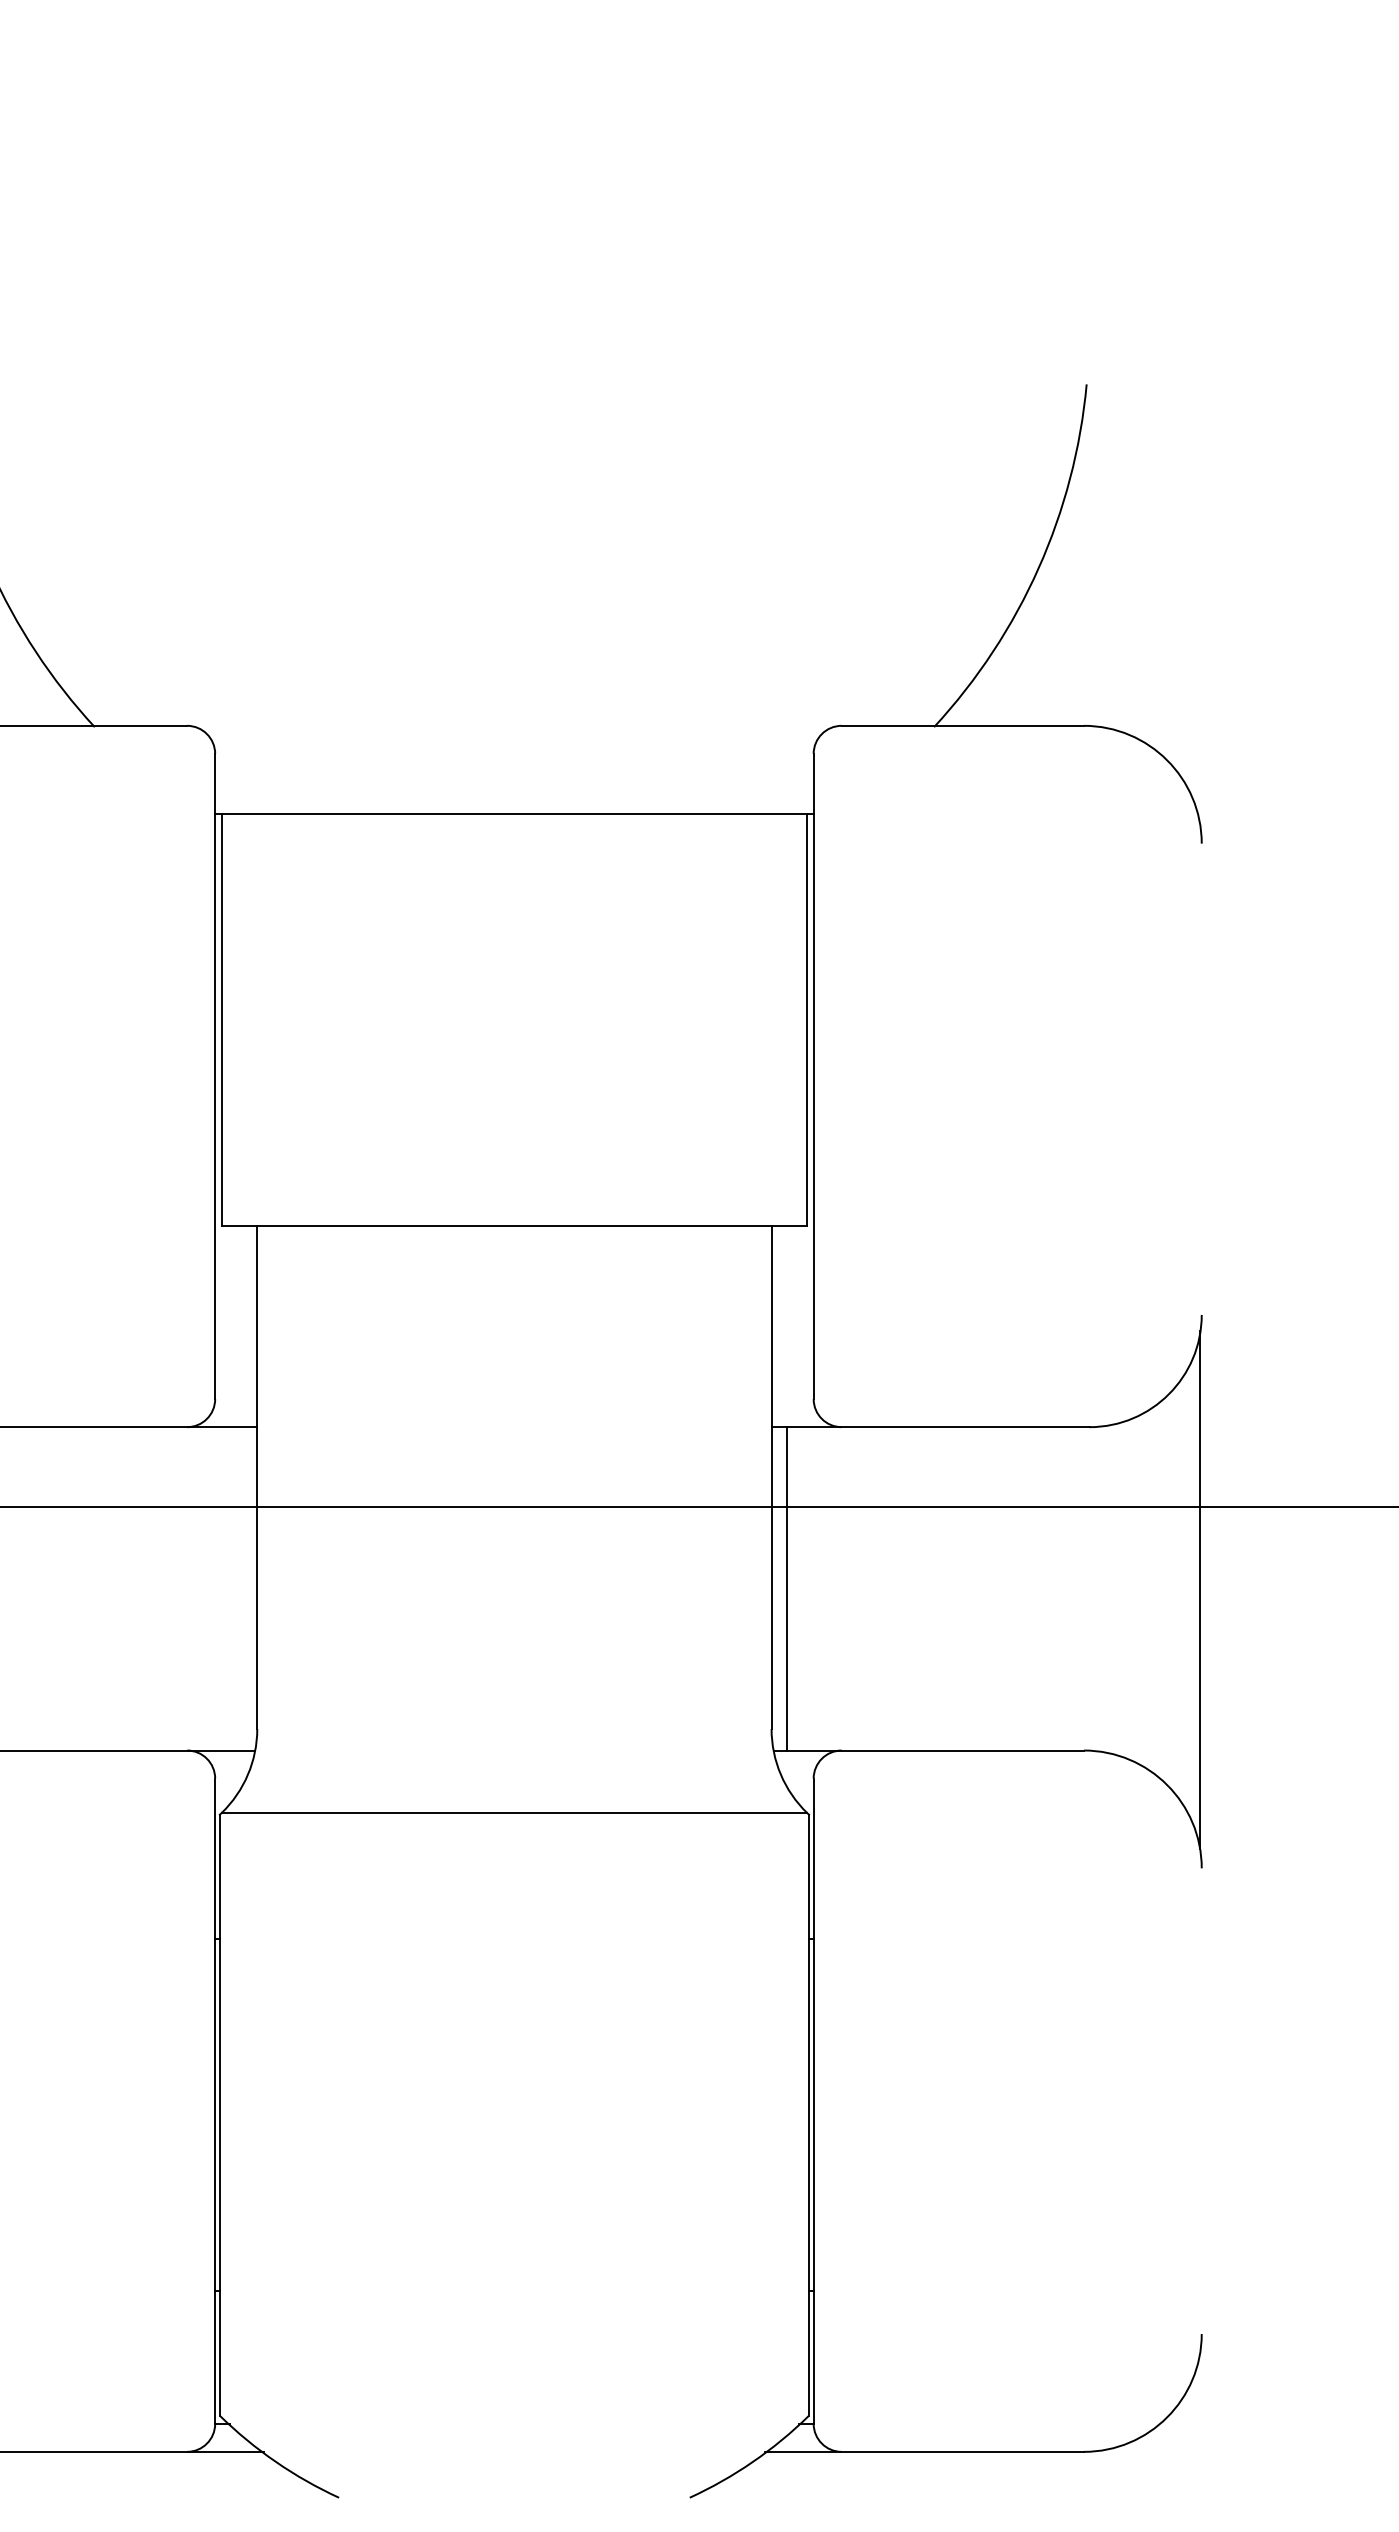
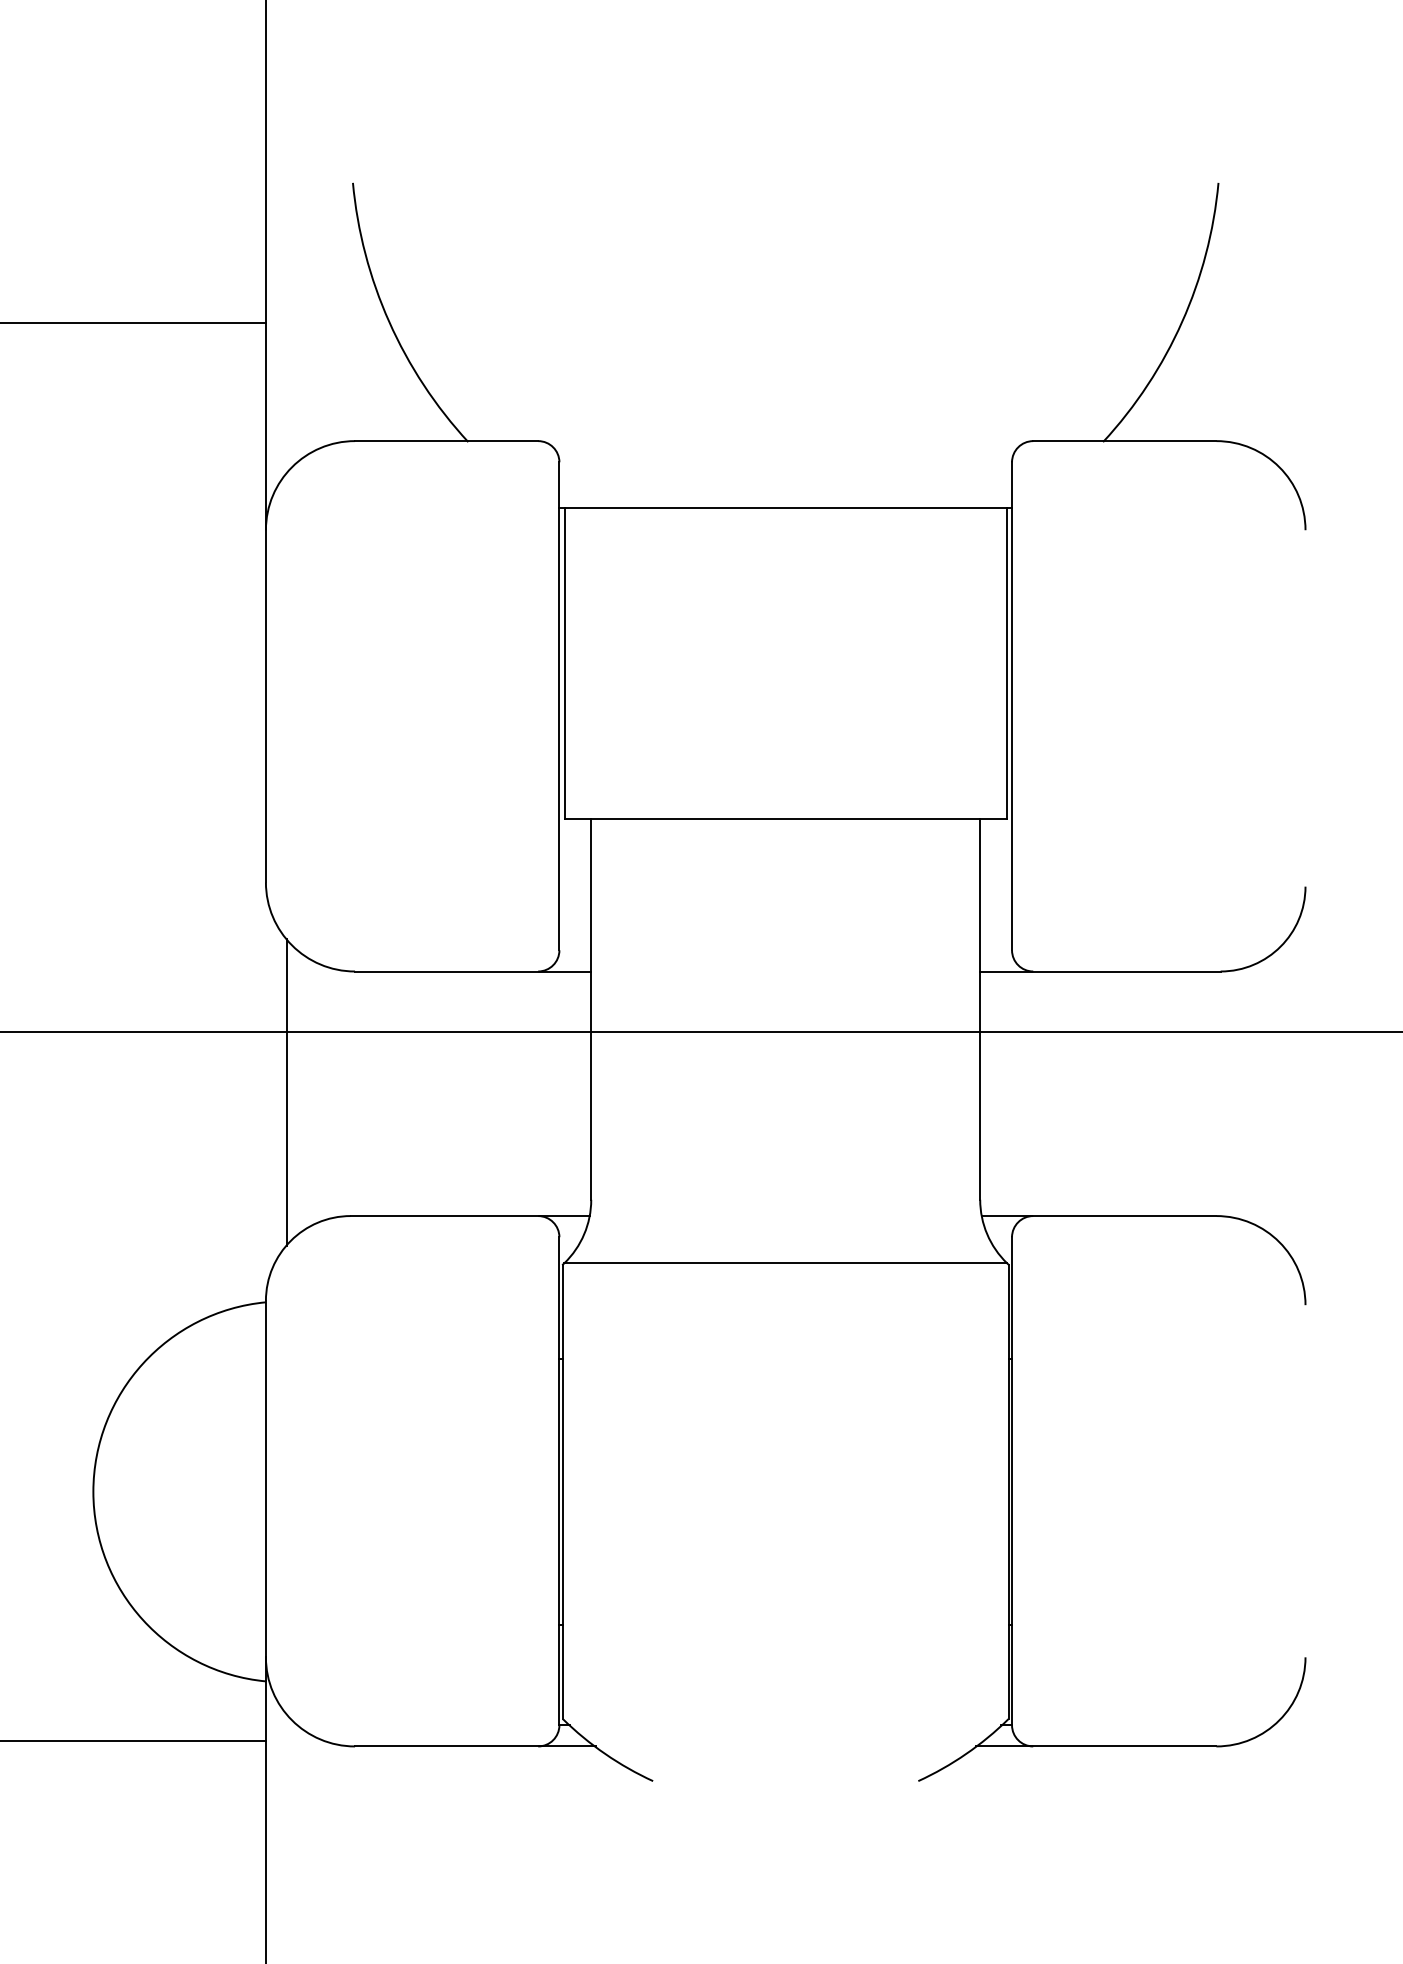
line: (787, 1588) -> (992, 1093), removed
line: (1200, 1589) -> (1304, 1094), removed

